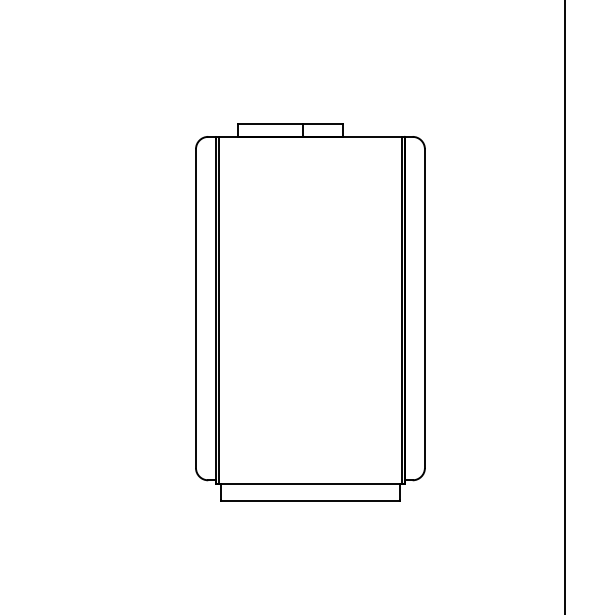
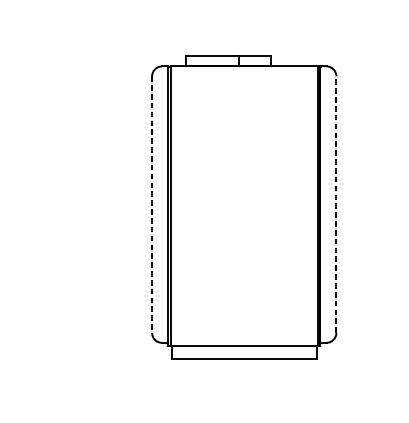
line: (424, 308) -> (336, 204), solid -> dashed
line: (195, 309) -> (151, 205), solid -> dashed

